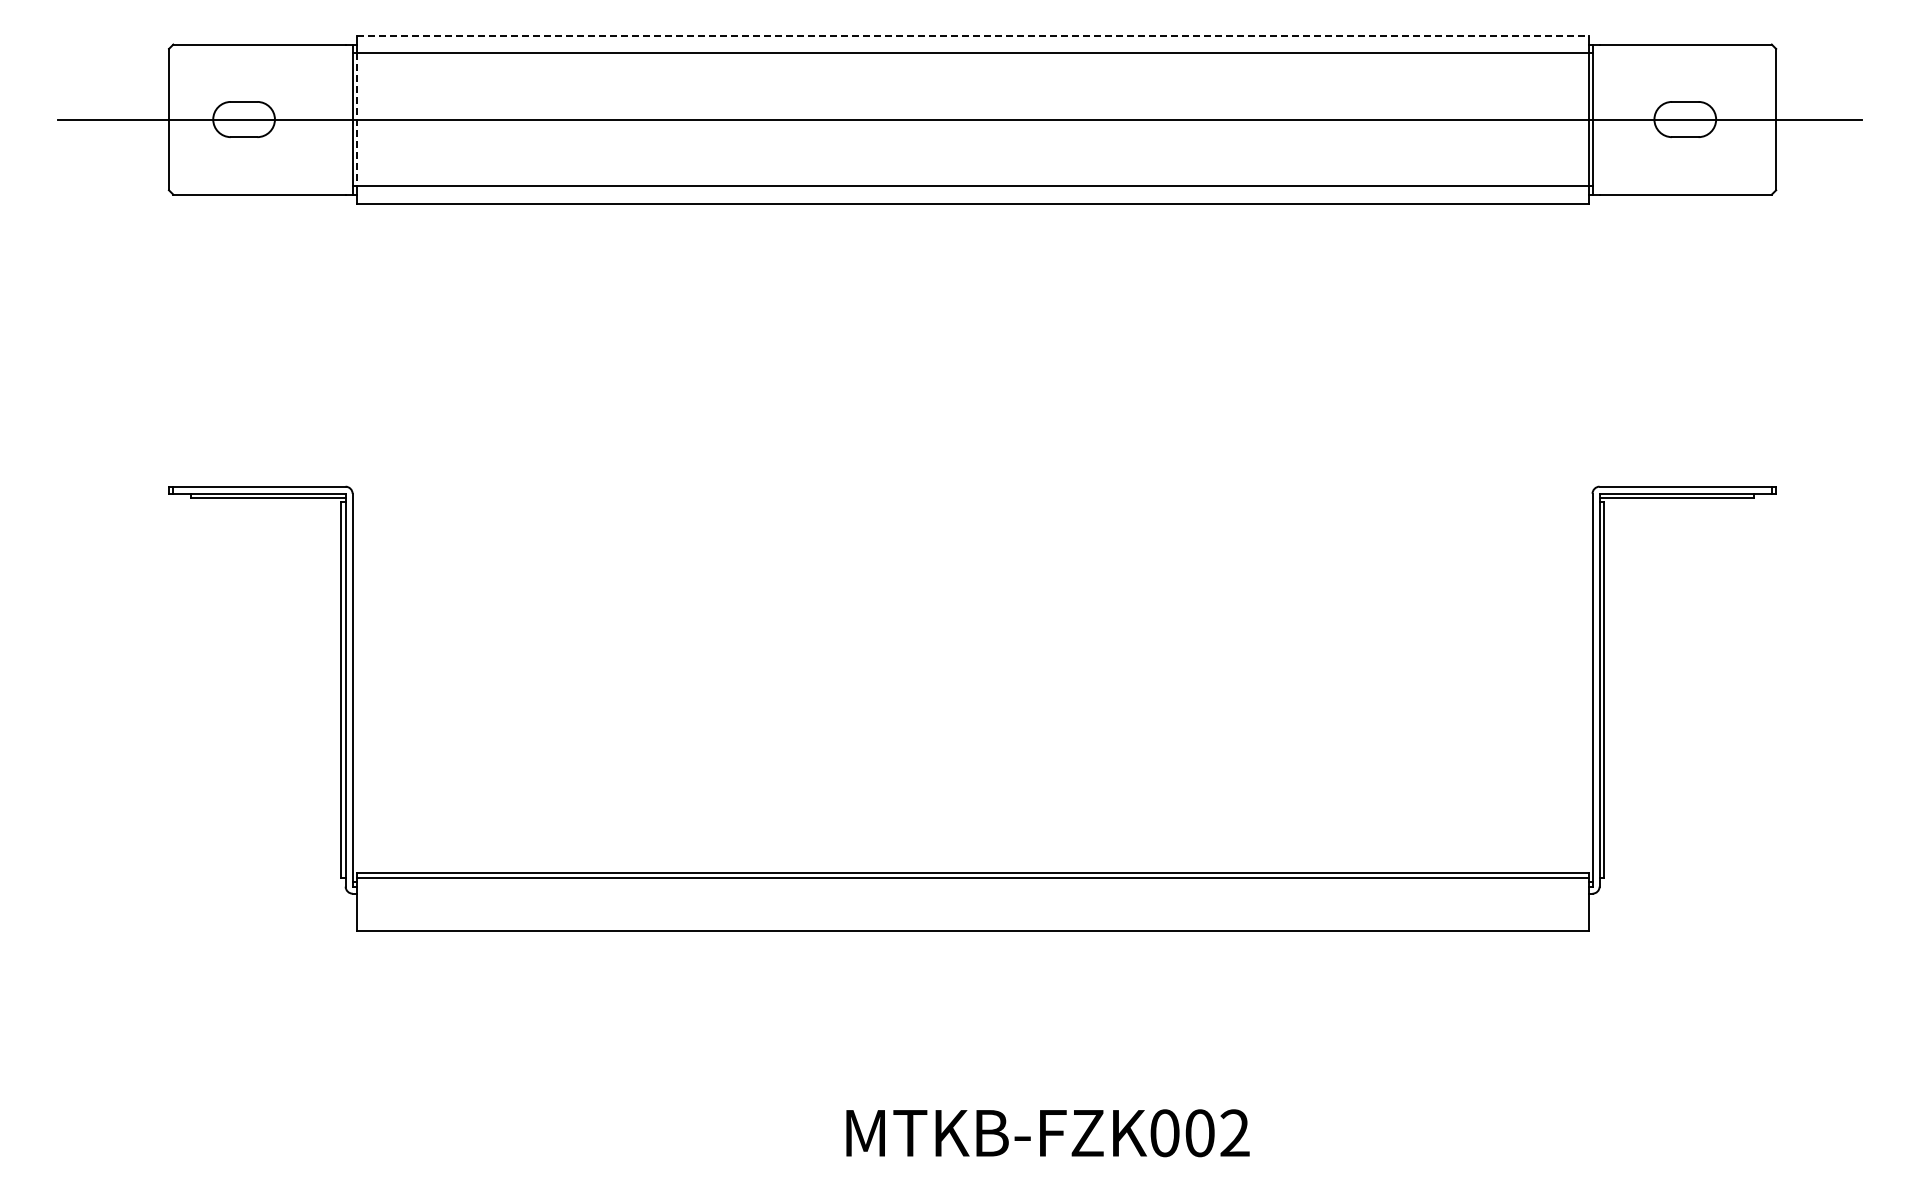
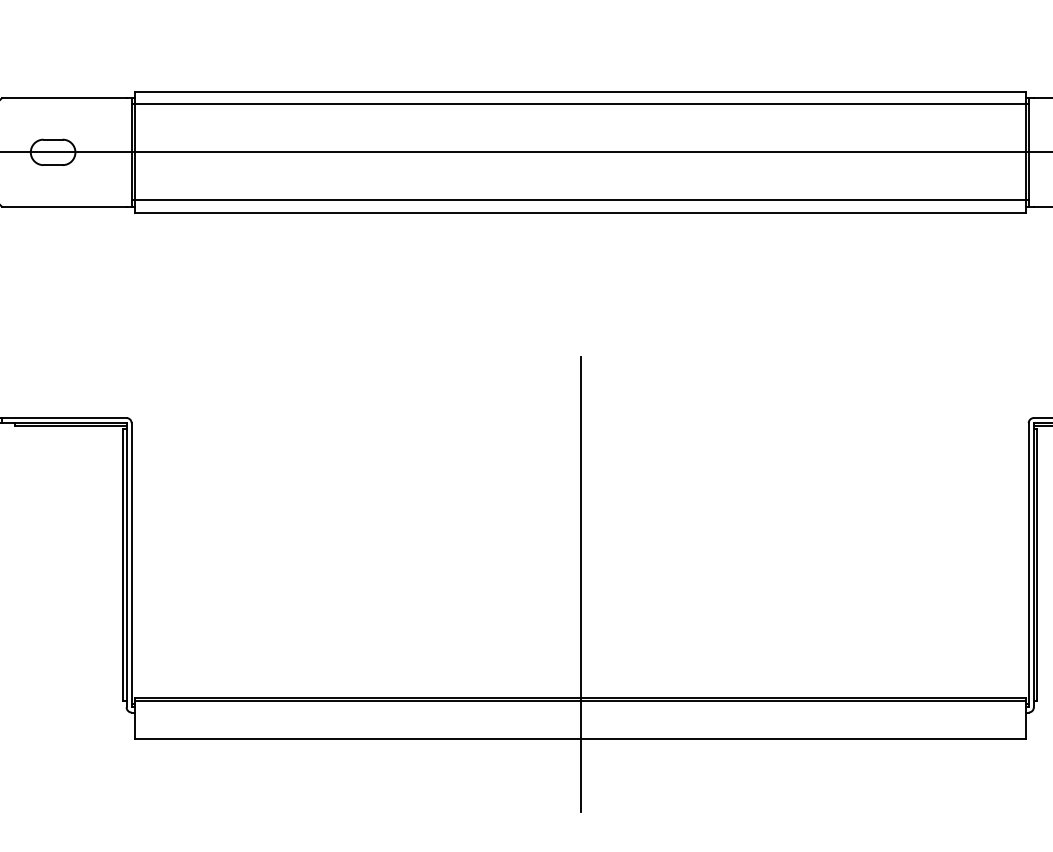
line: (973, 35) -> (580, 91), dashed -> solid
line: (357, 120) -> (135, 153), dashed -> solid
line: (973, 716) -> (580, 584), added

